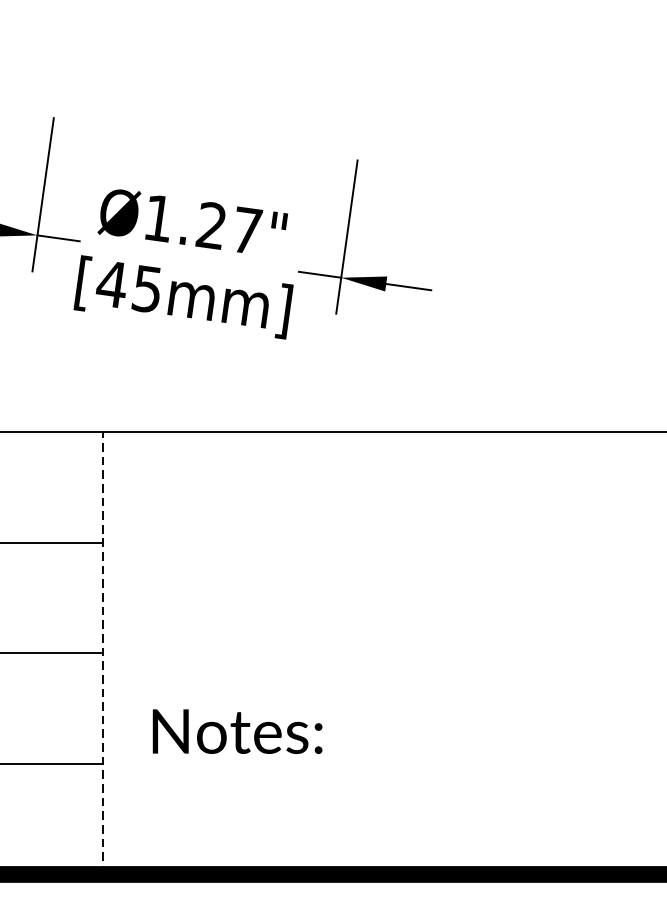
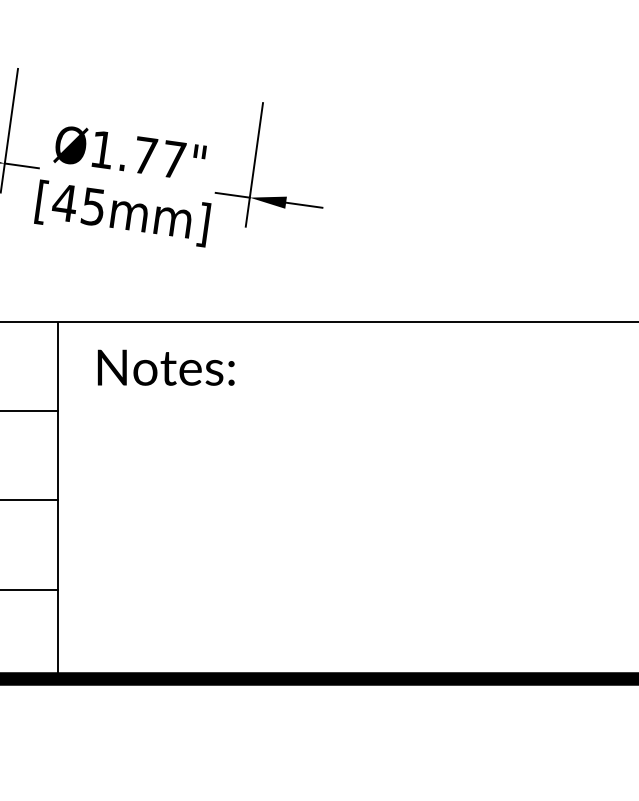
text: (211, 225) -> (145, 155), Ø1.27" -> Ø1.77"
line: (102, 651) -> (57, 499), dashed -> solid
text: (236, 731) -> (165, 367), moved

